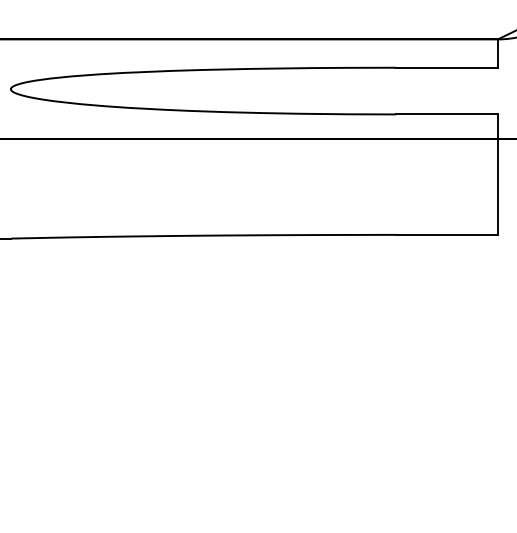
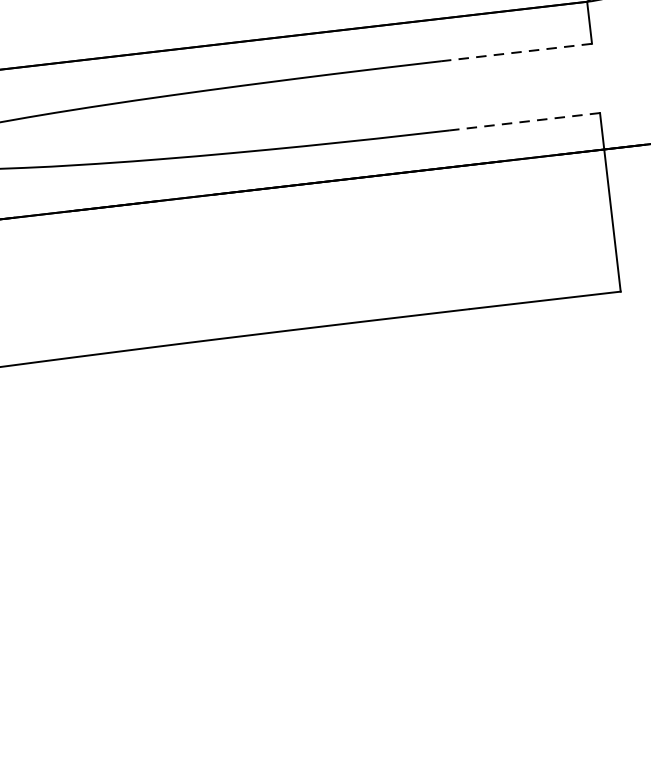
line: (447, 67) -> (517, 52), solid -> dashed
line: (447, 114) -> (525, 121), solid -> dashed

